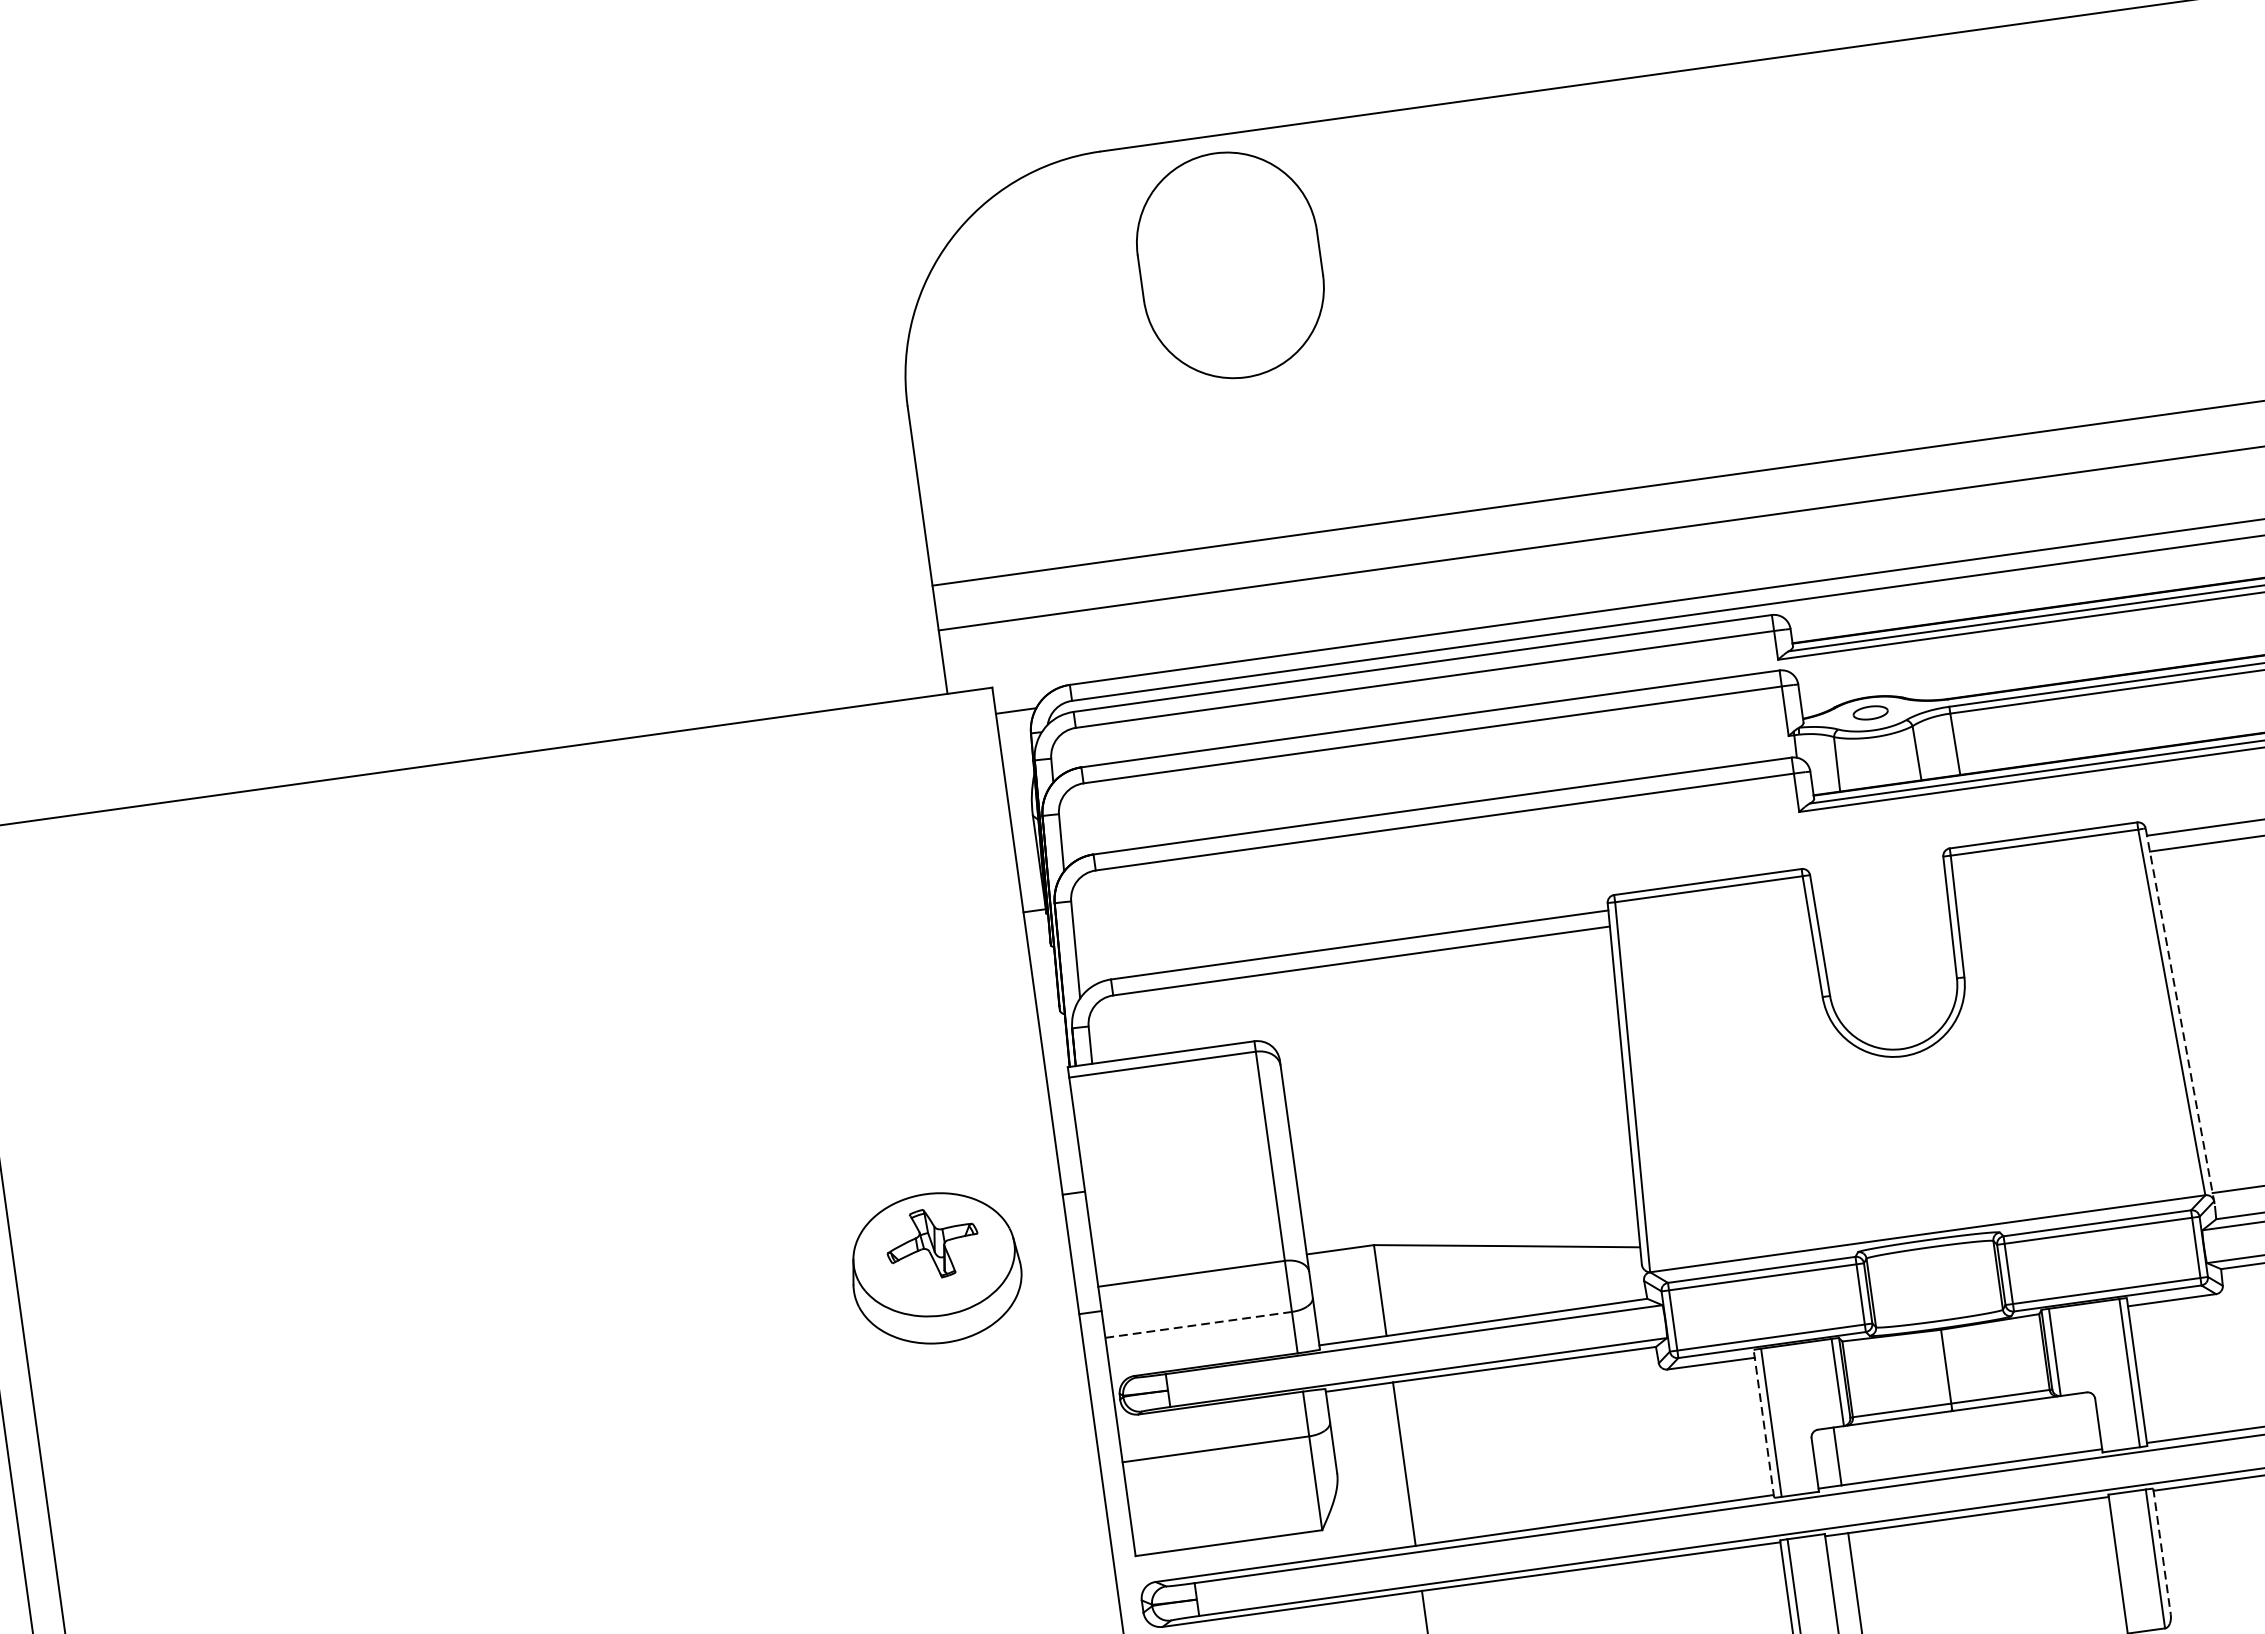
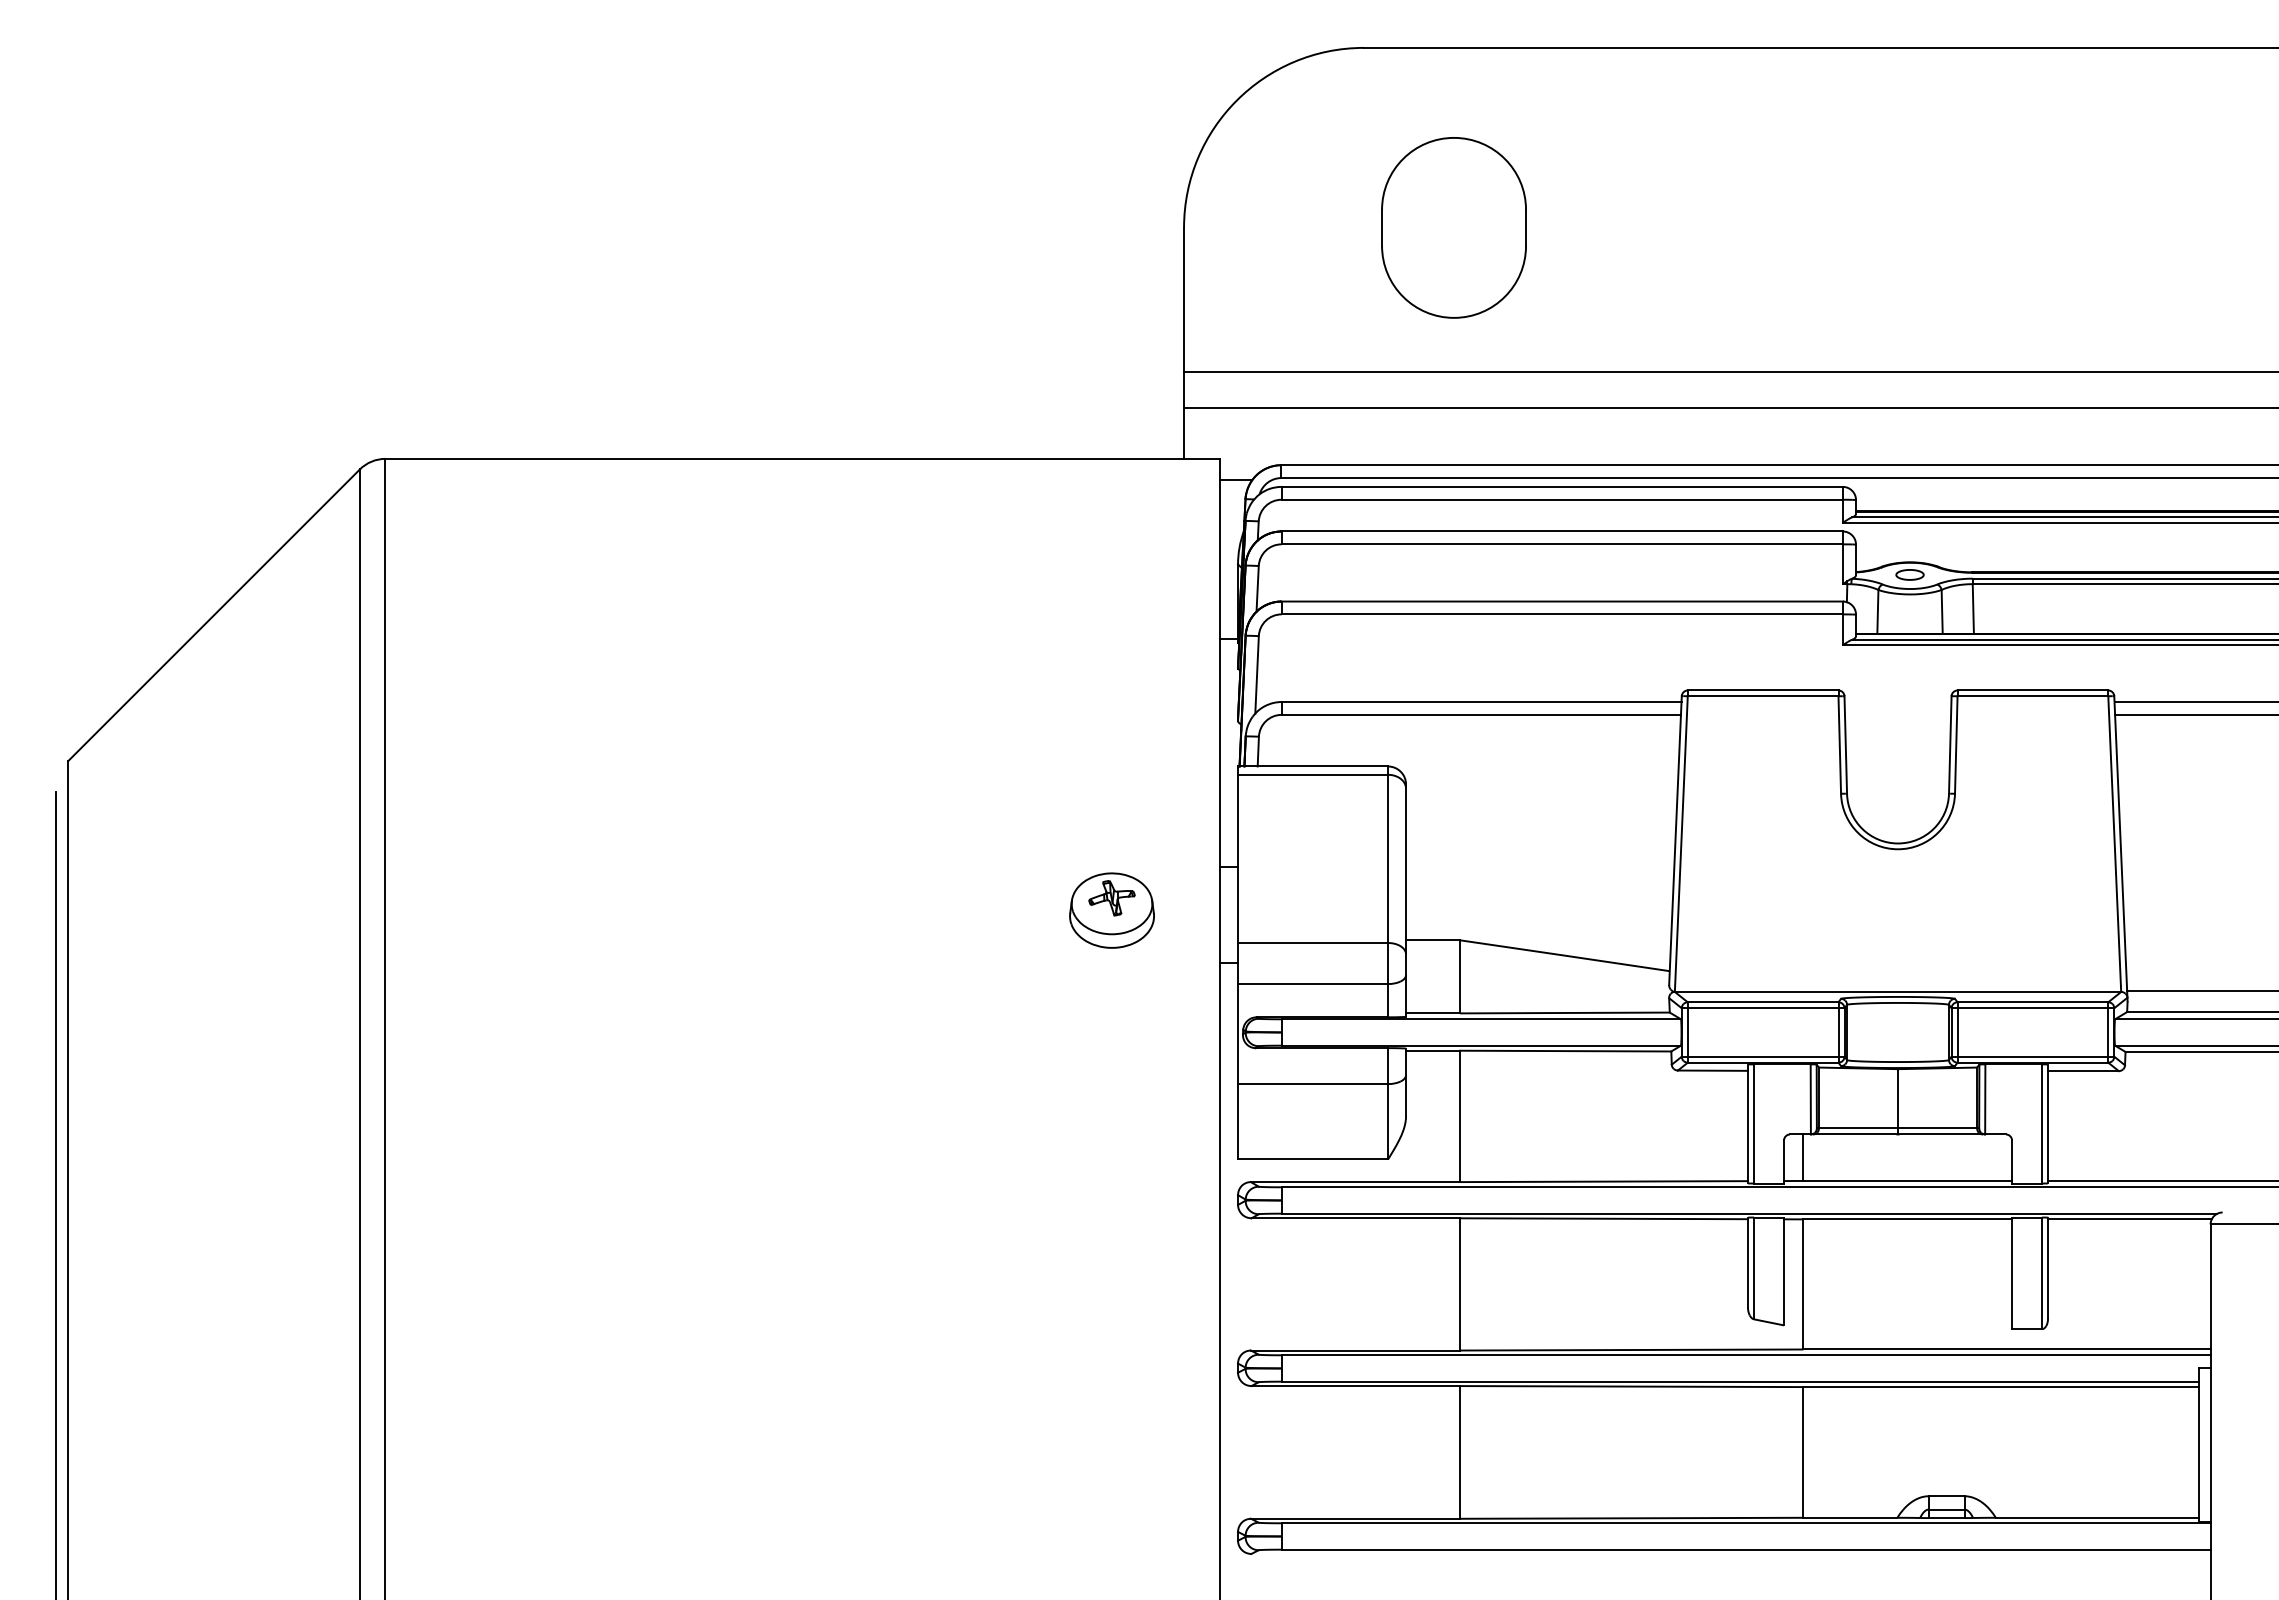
part: (1229, 264) -> (1453, 227), moved
line: (2179, 1016) -> (2120, 848), dashed -> solid
part: (935, 1268) -> (1111, 910), size x0.62
line: (1199, 1325) -> (1313, 984), dashed -> solid
line: (1764, 1423) -> (1748, 1123), dashed -> solid
line: (2162, 1551) -> (2048, 1268), dashed -> solid

